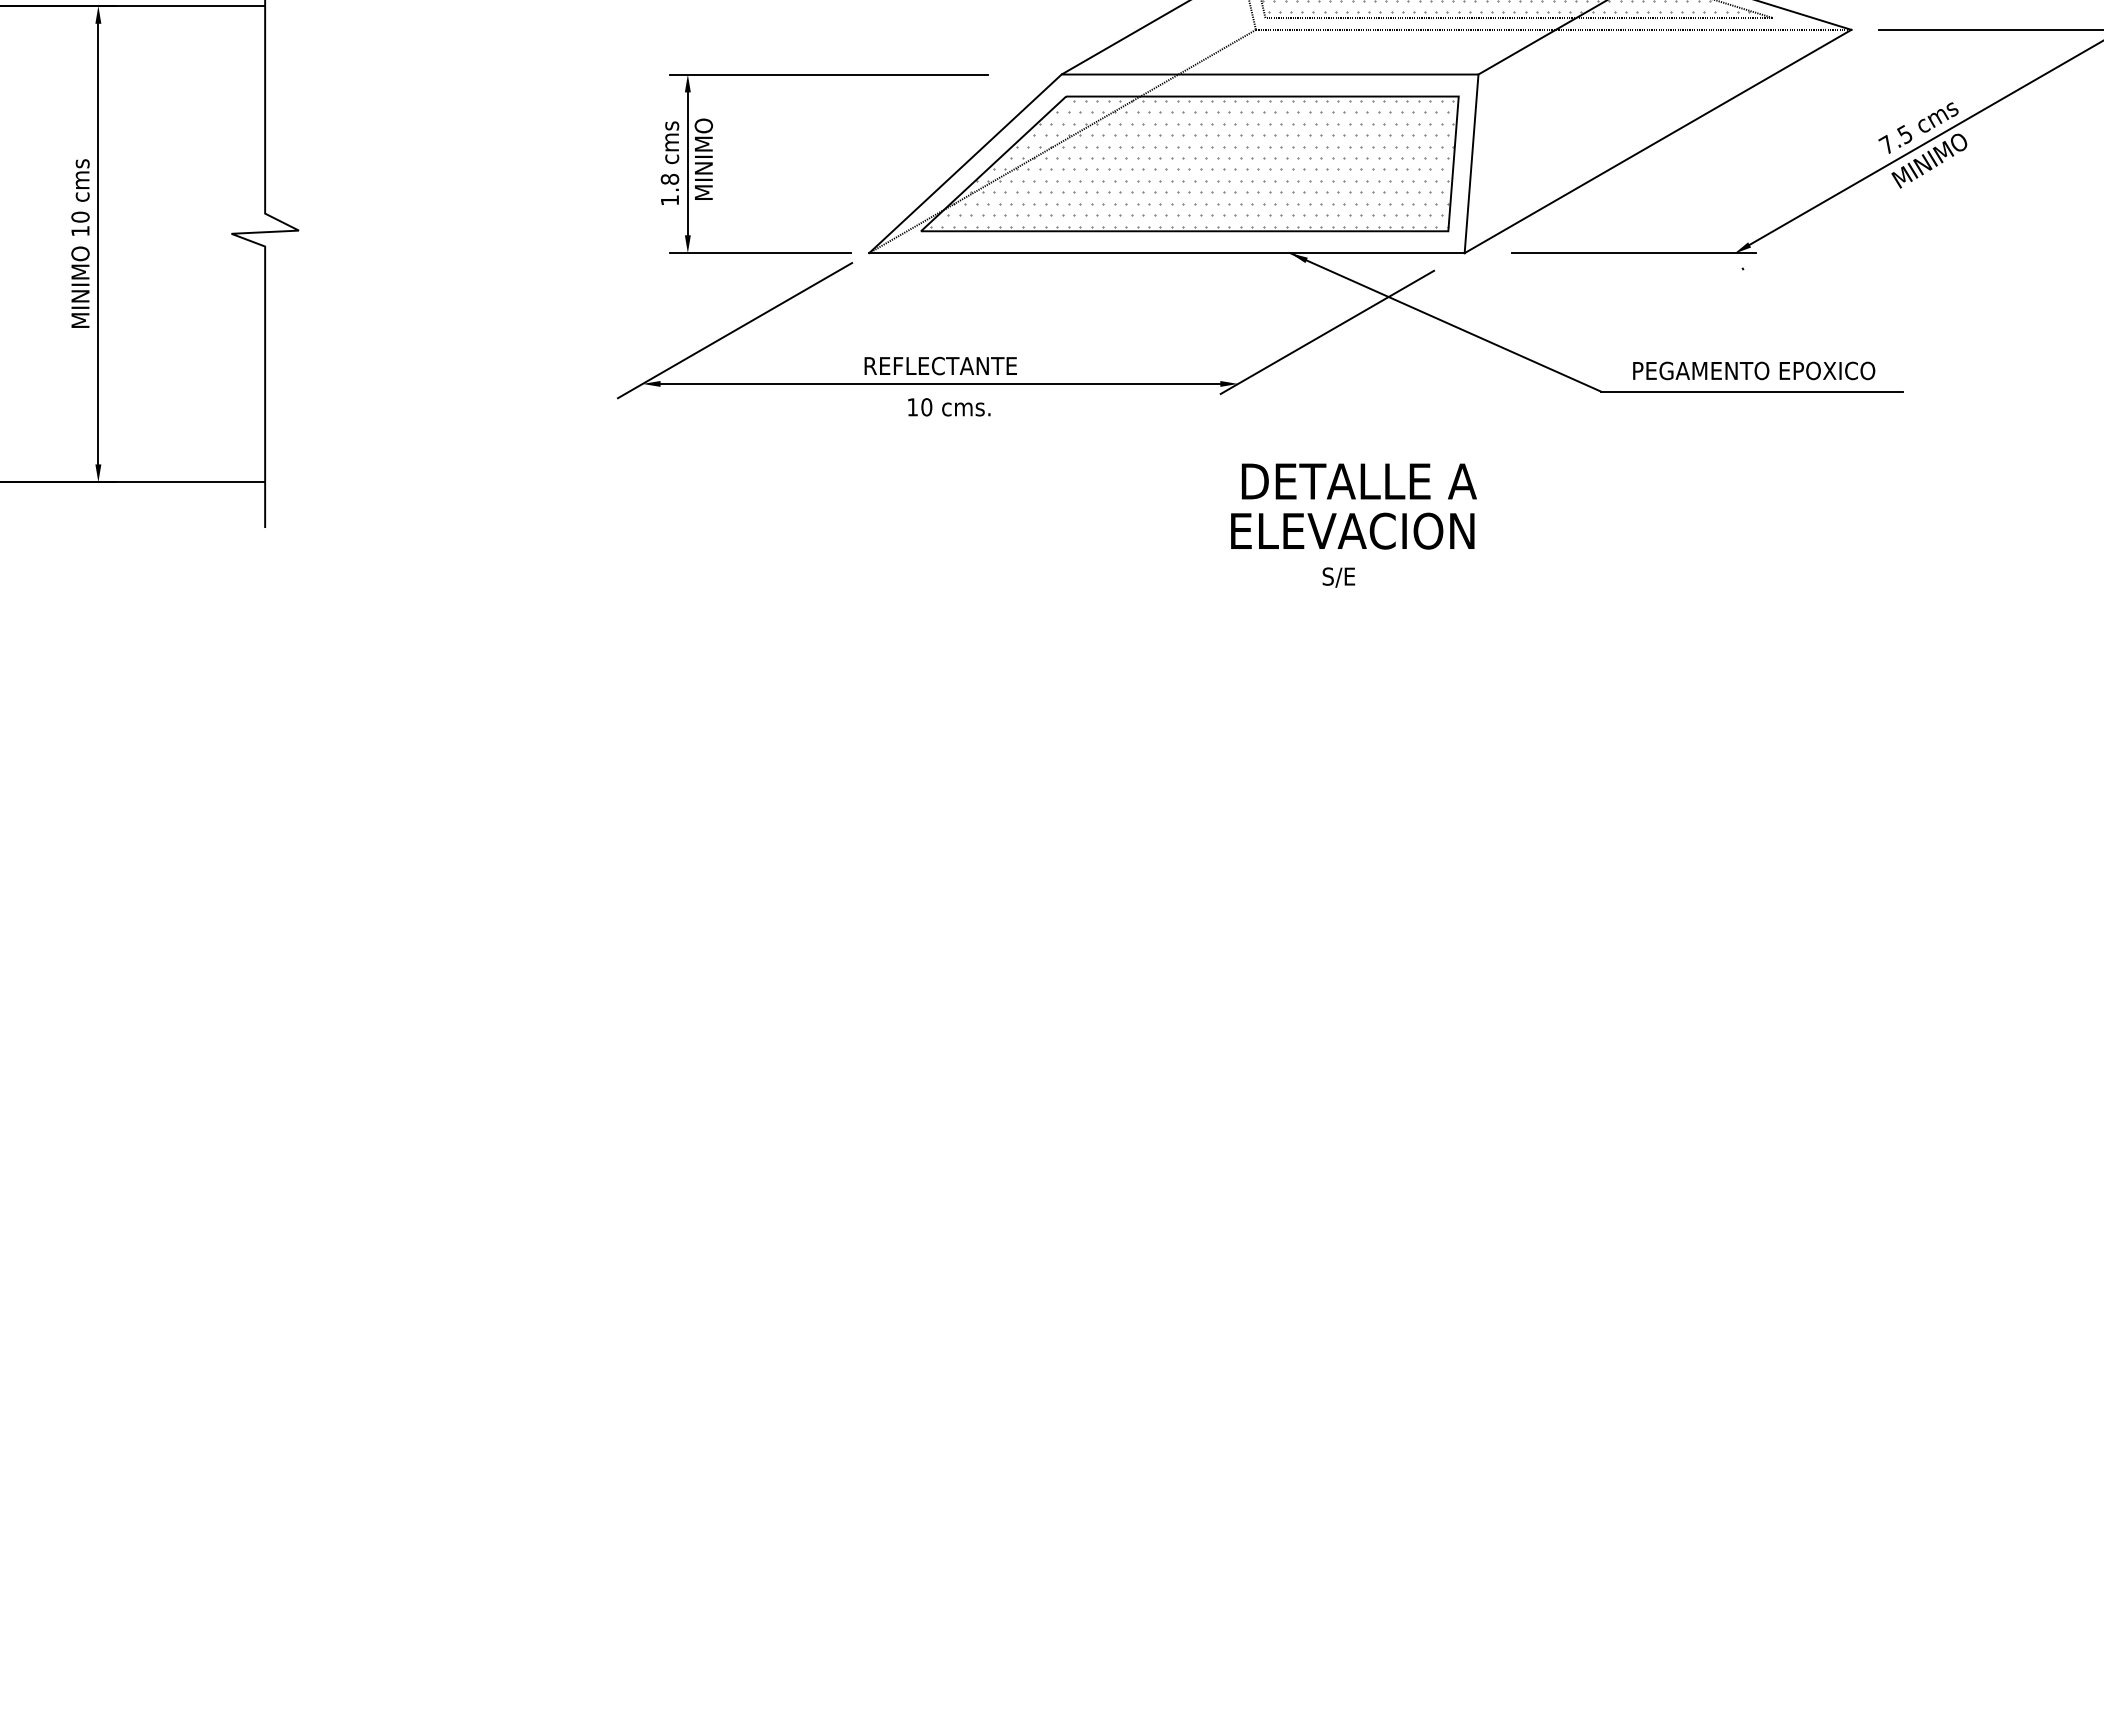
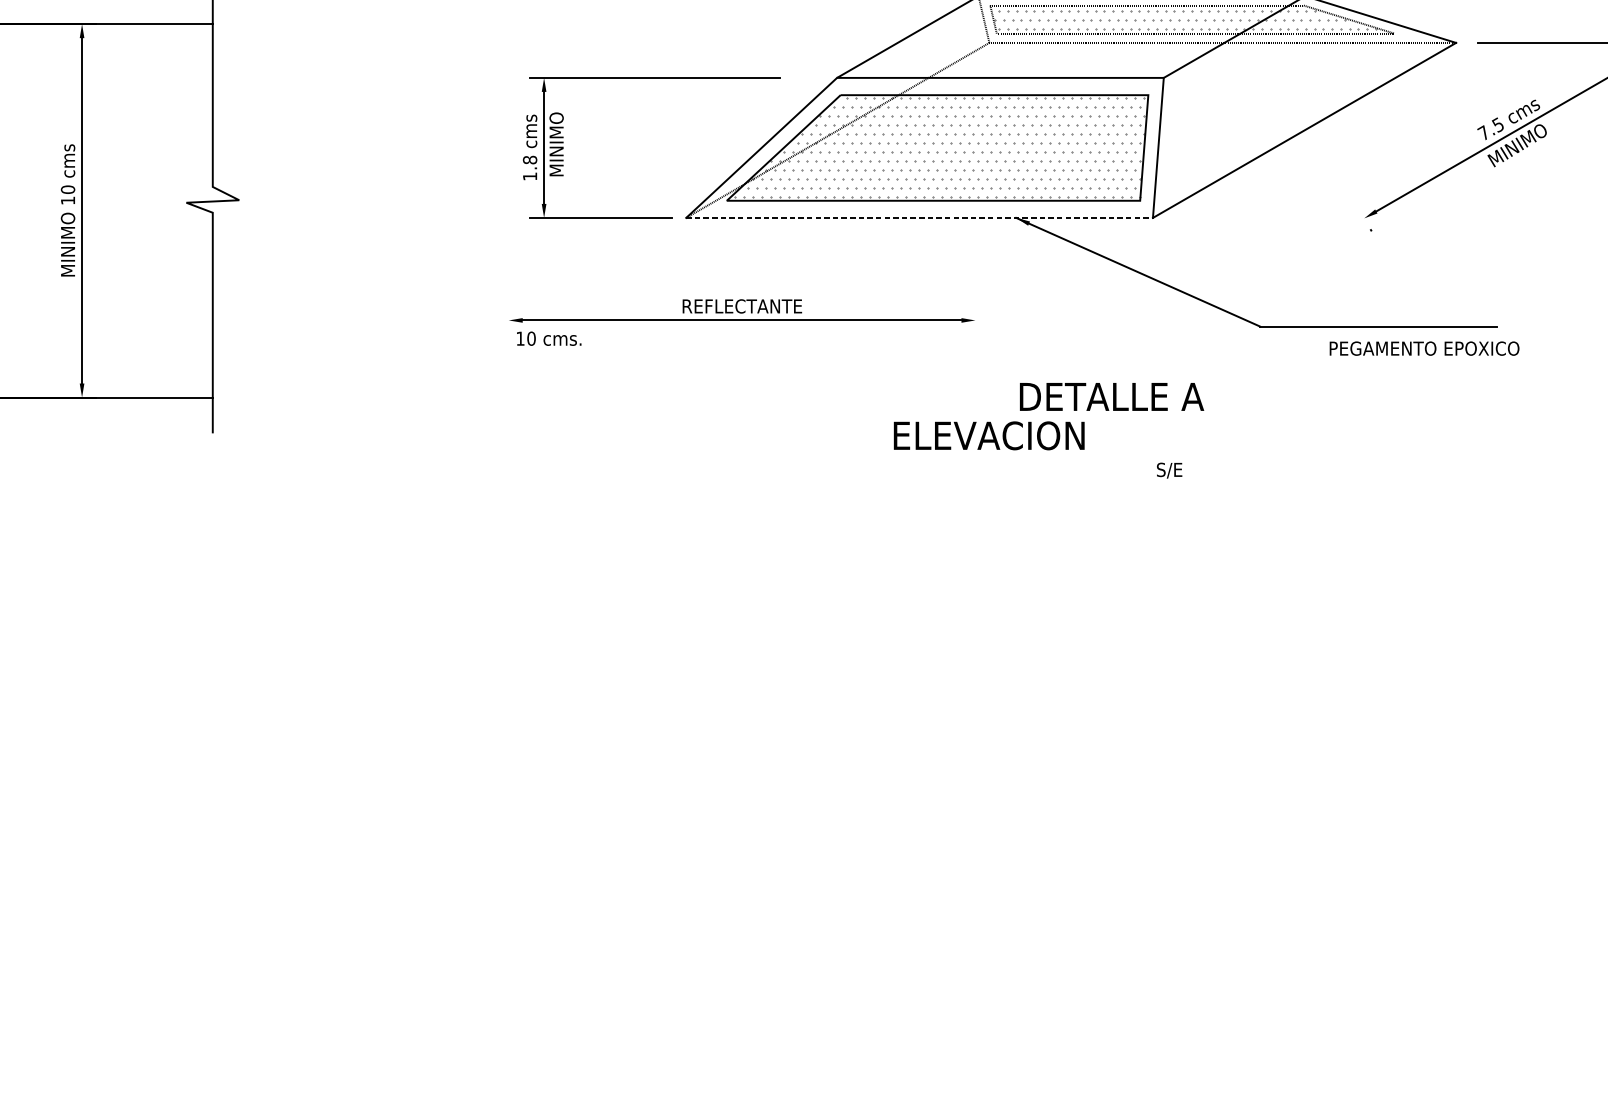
line: (1166, 253) -> (919, 218), solid -> dashed
line: (1634, 253) -> (1286, 218), removed
line: (734, 330) -> (580, 278), removed
line: (1327, 331) -> (1045, 279), removed
text: (1754, 370) -> (1424, 348), moved
text: (949, 407) -> (549, 338), moved
text: (1358, 481) -> (1111, 396), moved
text: (1352, 530) -> (989, 435), moved
text: (1338, 577) -> (1169, 470), moved

